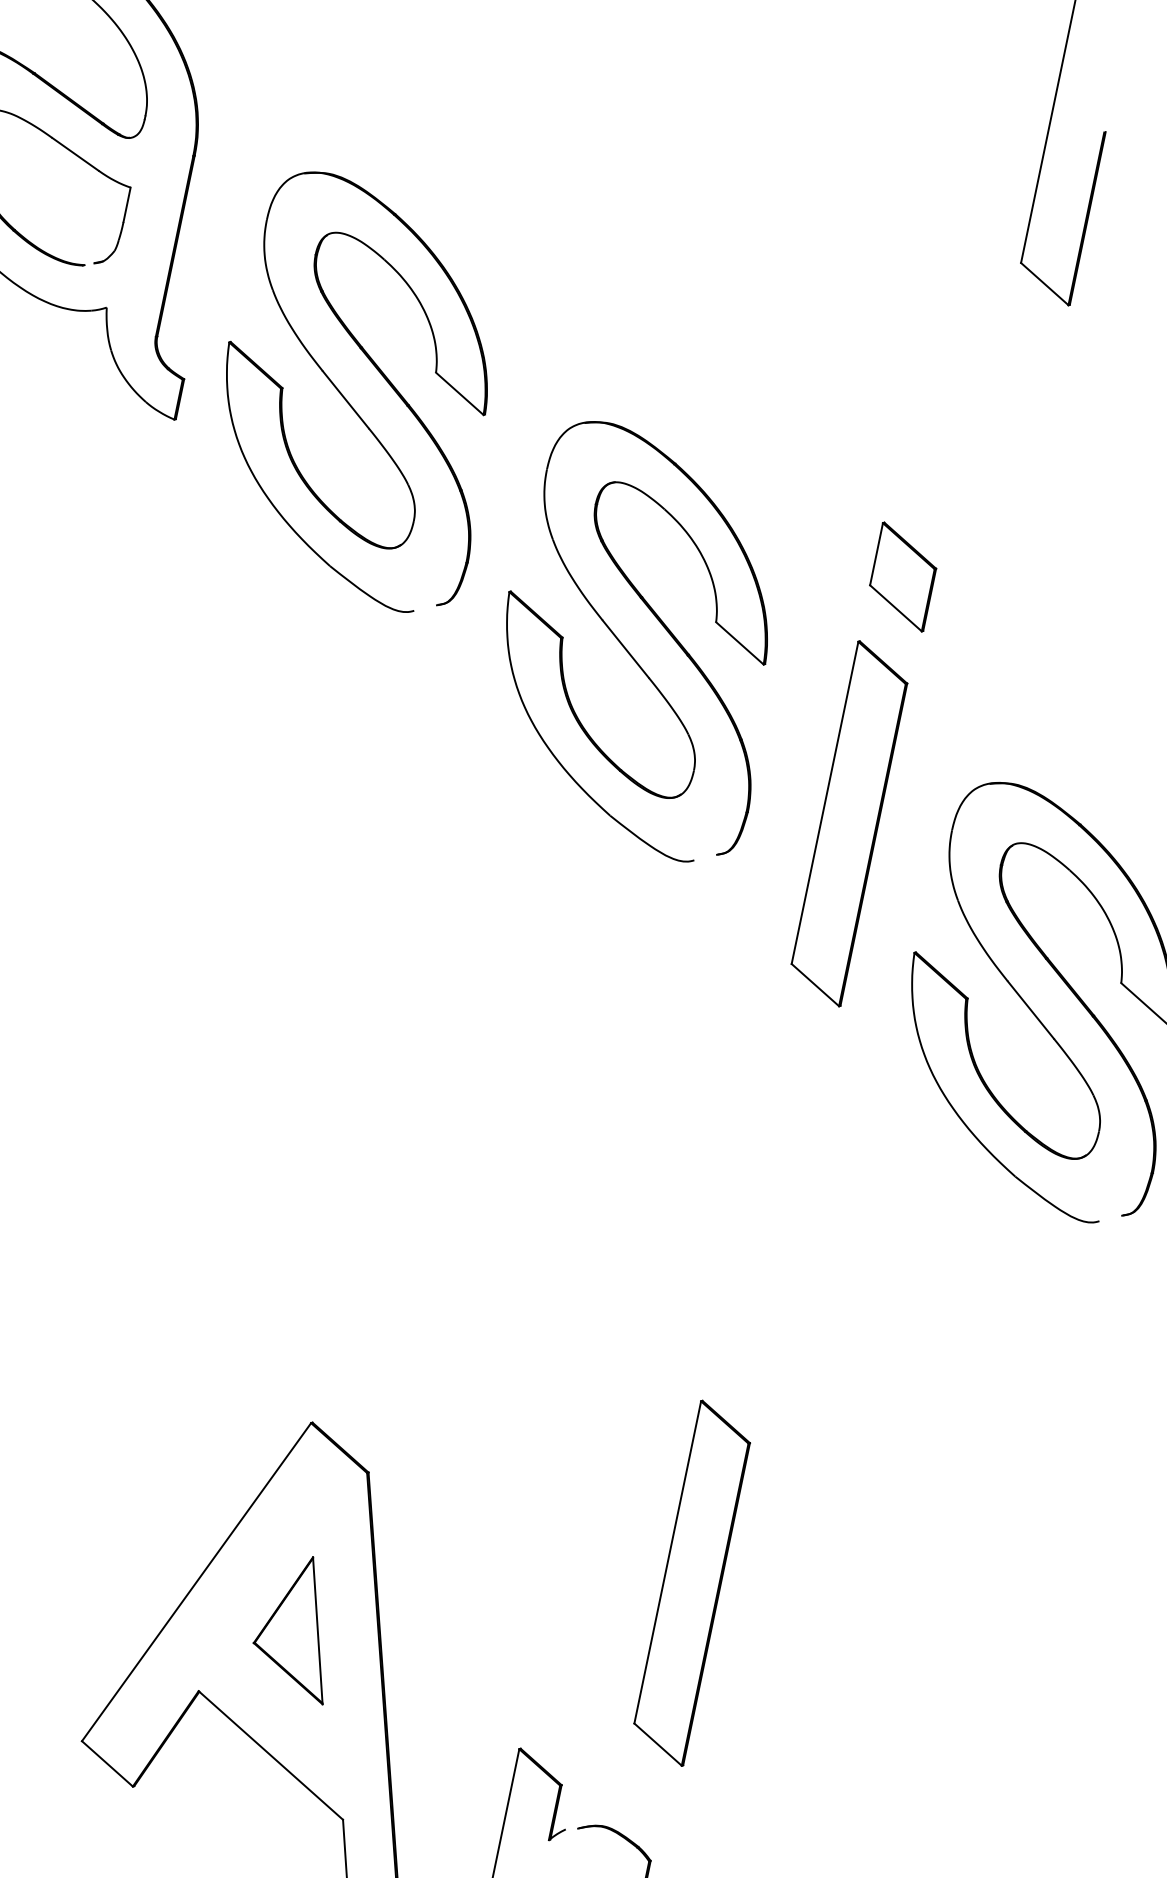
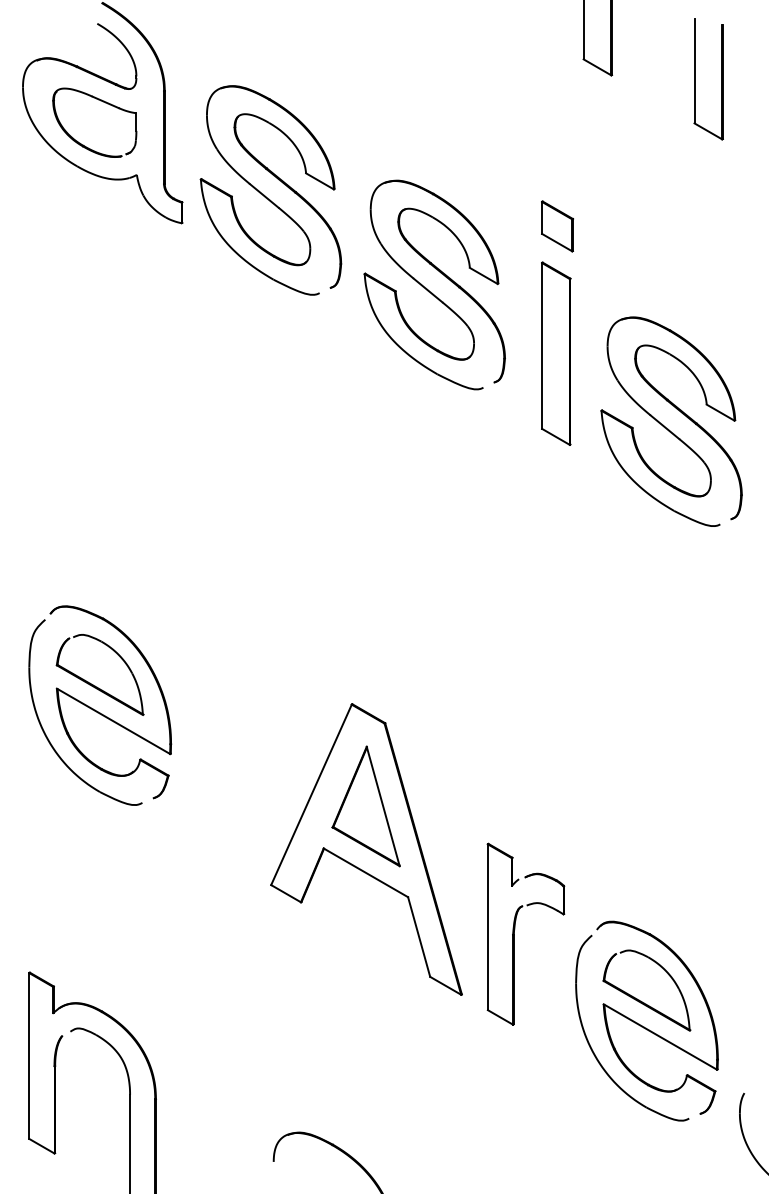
part: (692, 1582) -> (556, 744), removed
part: (296, 1626) -> (365, 806), size x1.67

